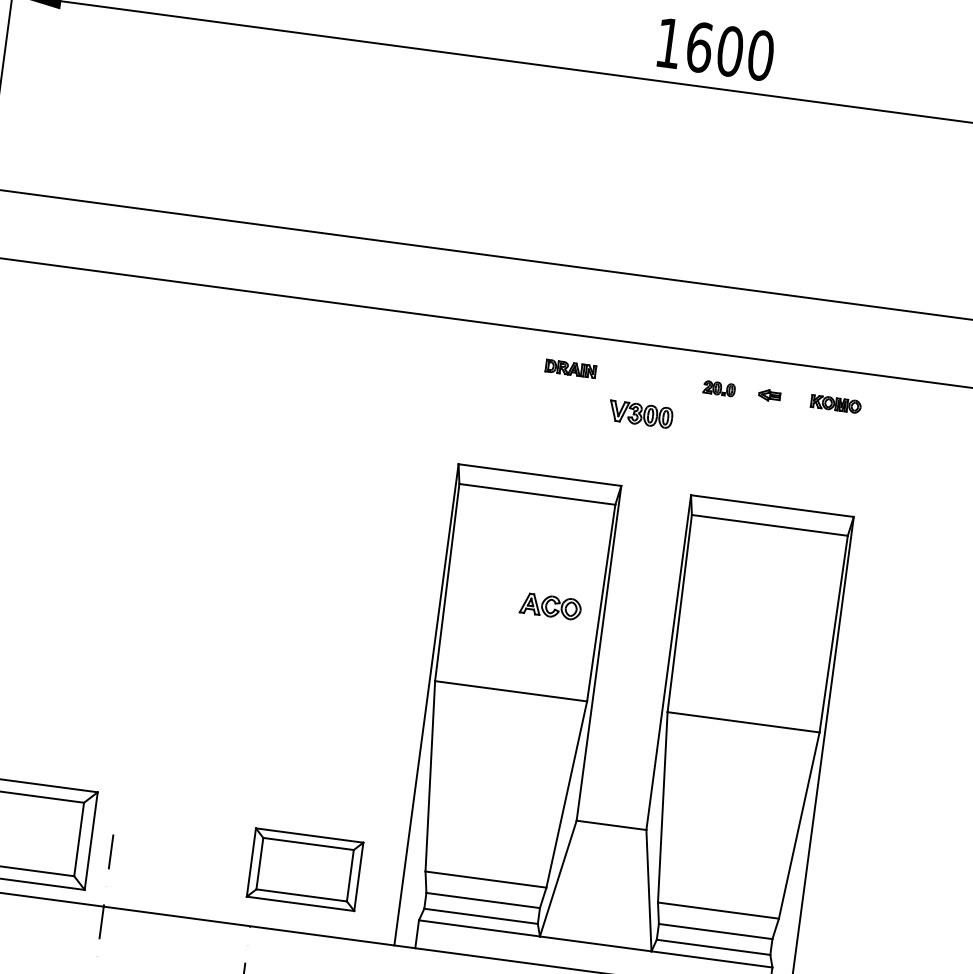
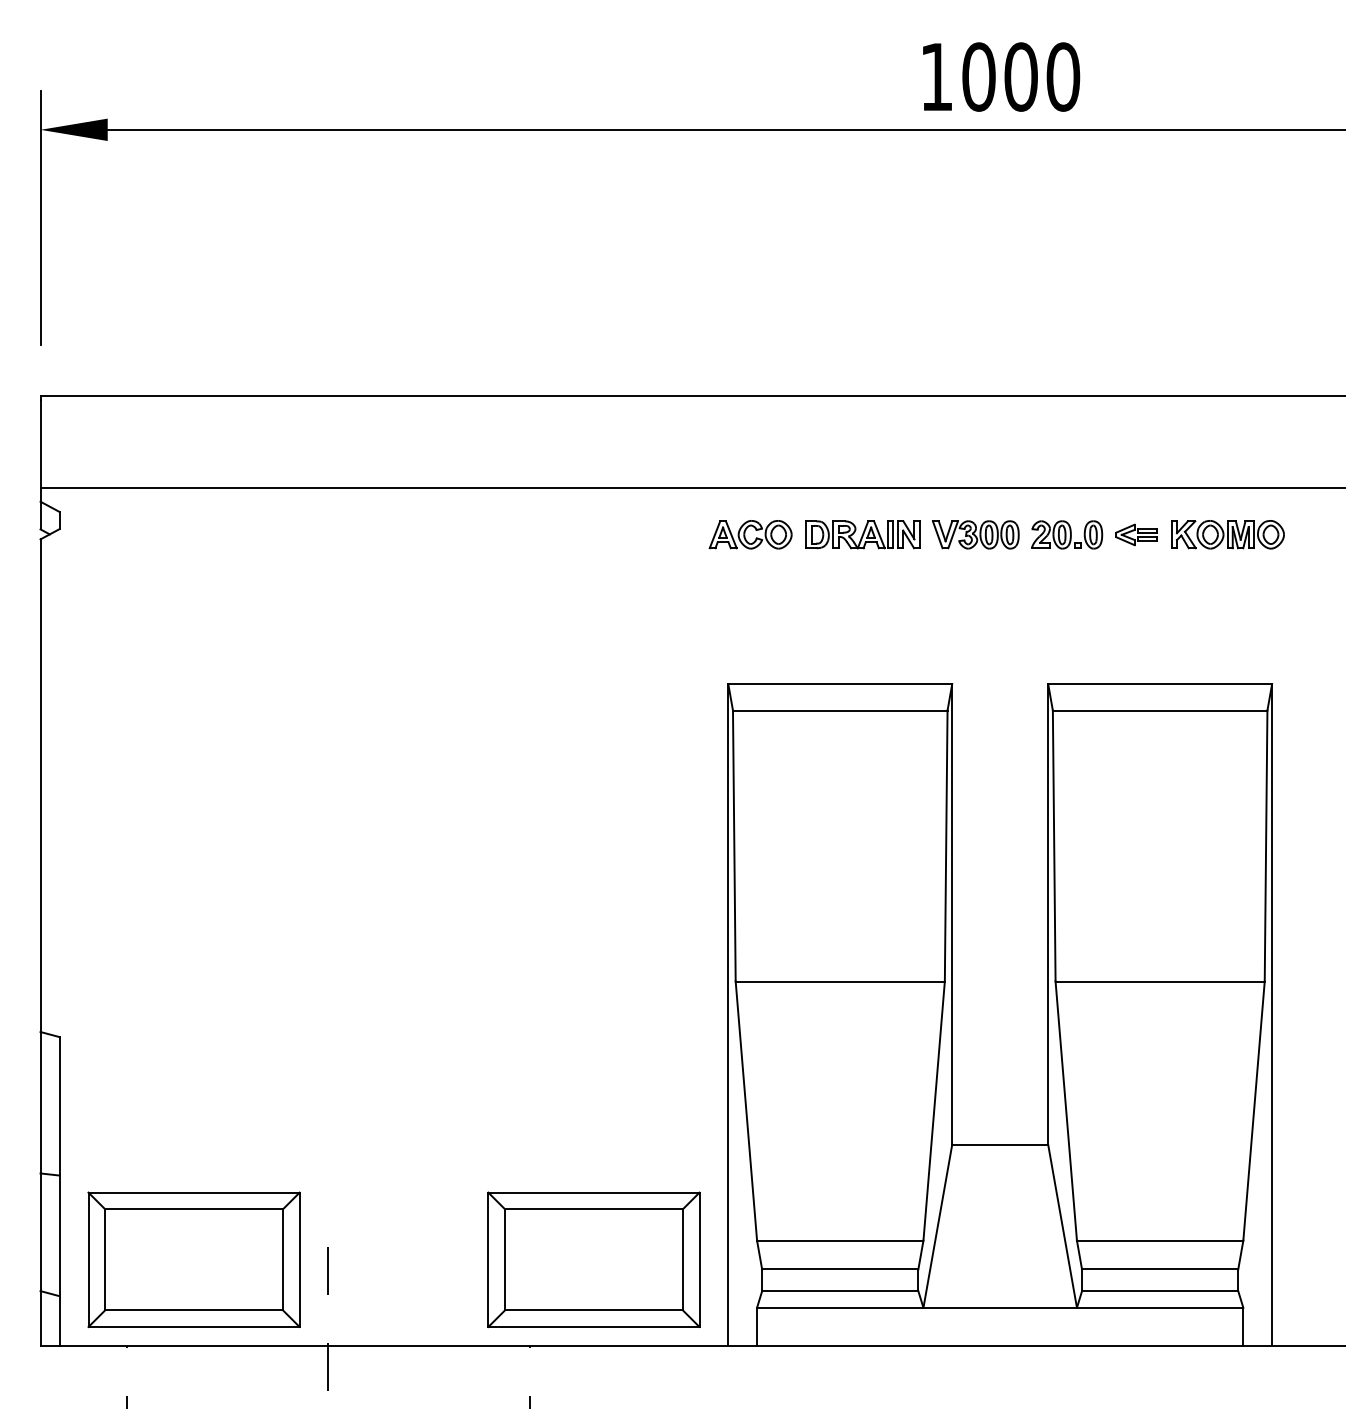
text: (699, 46) -> (978, 76), 1600 -> 1000
part: (570, 368) -> (862, 534), size x1.67
part: (719, 388) -> (1067, 534), size x1.67
part: (769, 395) -> (1136, 534), size x1.43
part: (835, 403) -> (1227, 534), size x1.67
part: (640, 414) -> (975, 534), moved
part: (550, 606) -> (750, 534), moved
part: (304, 869) -> (593, 1259), size x1.43

